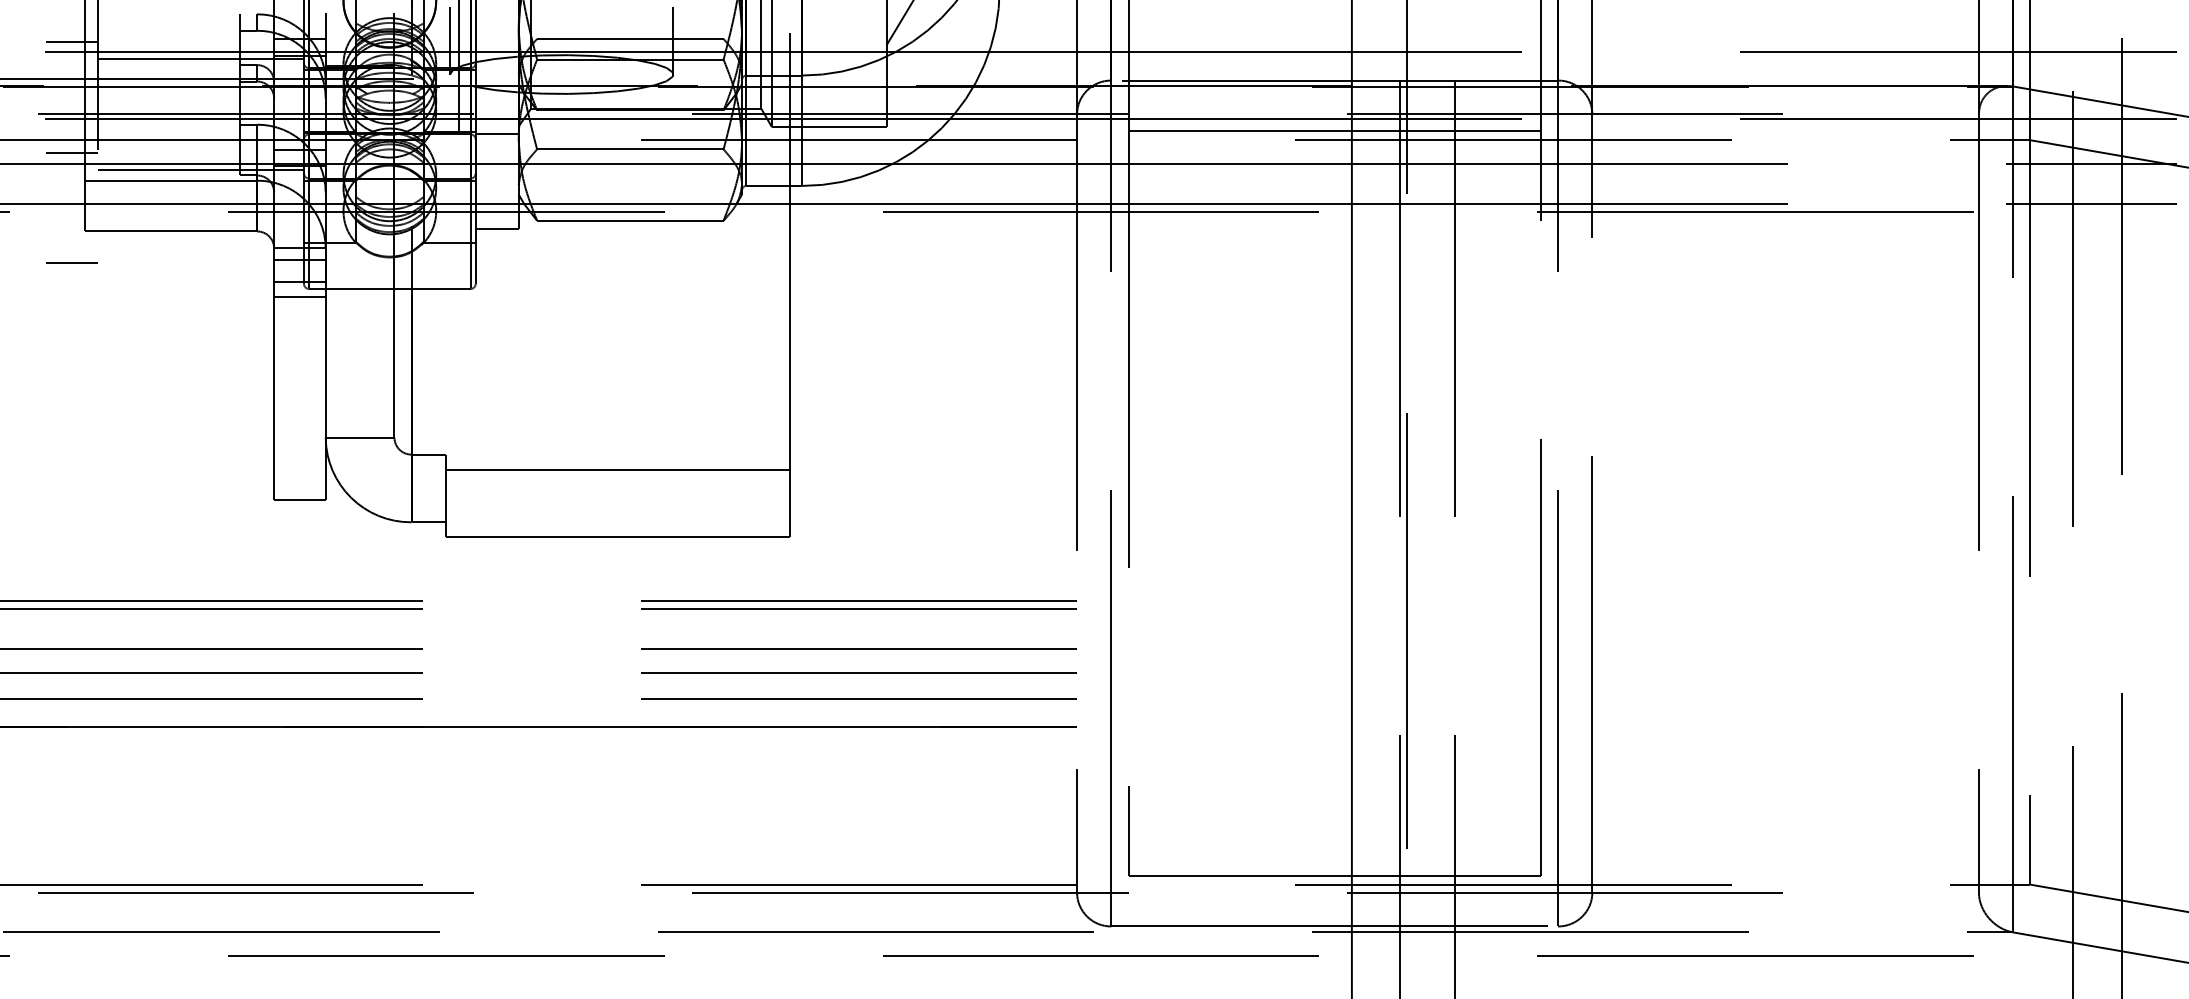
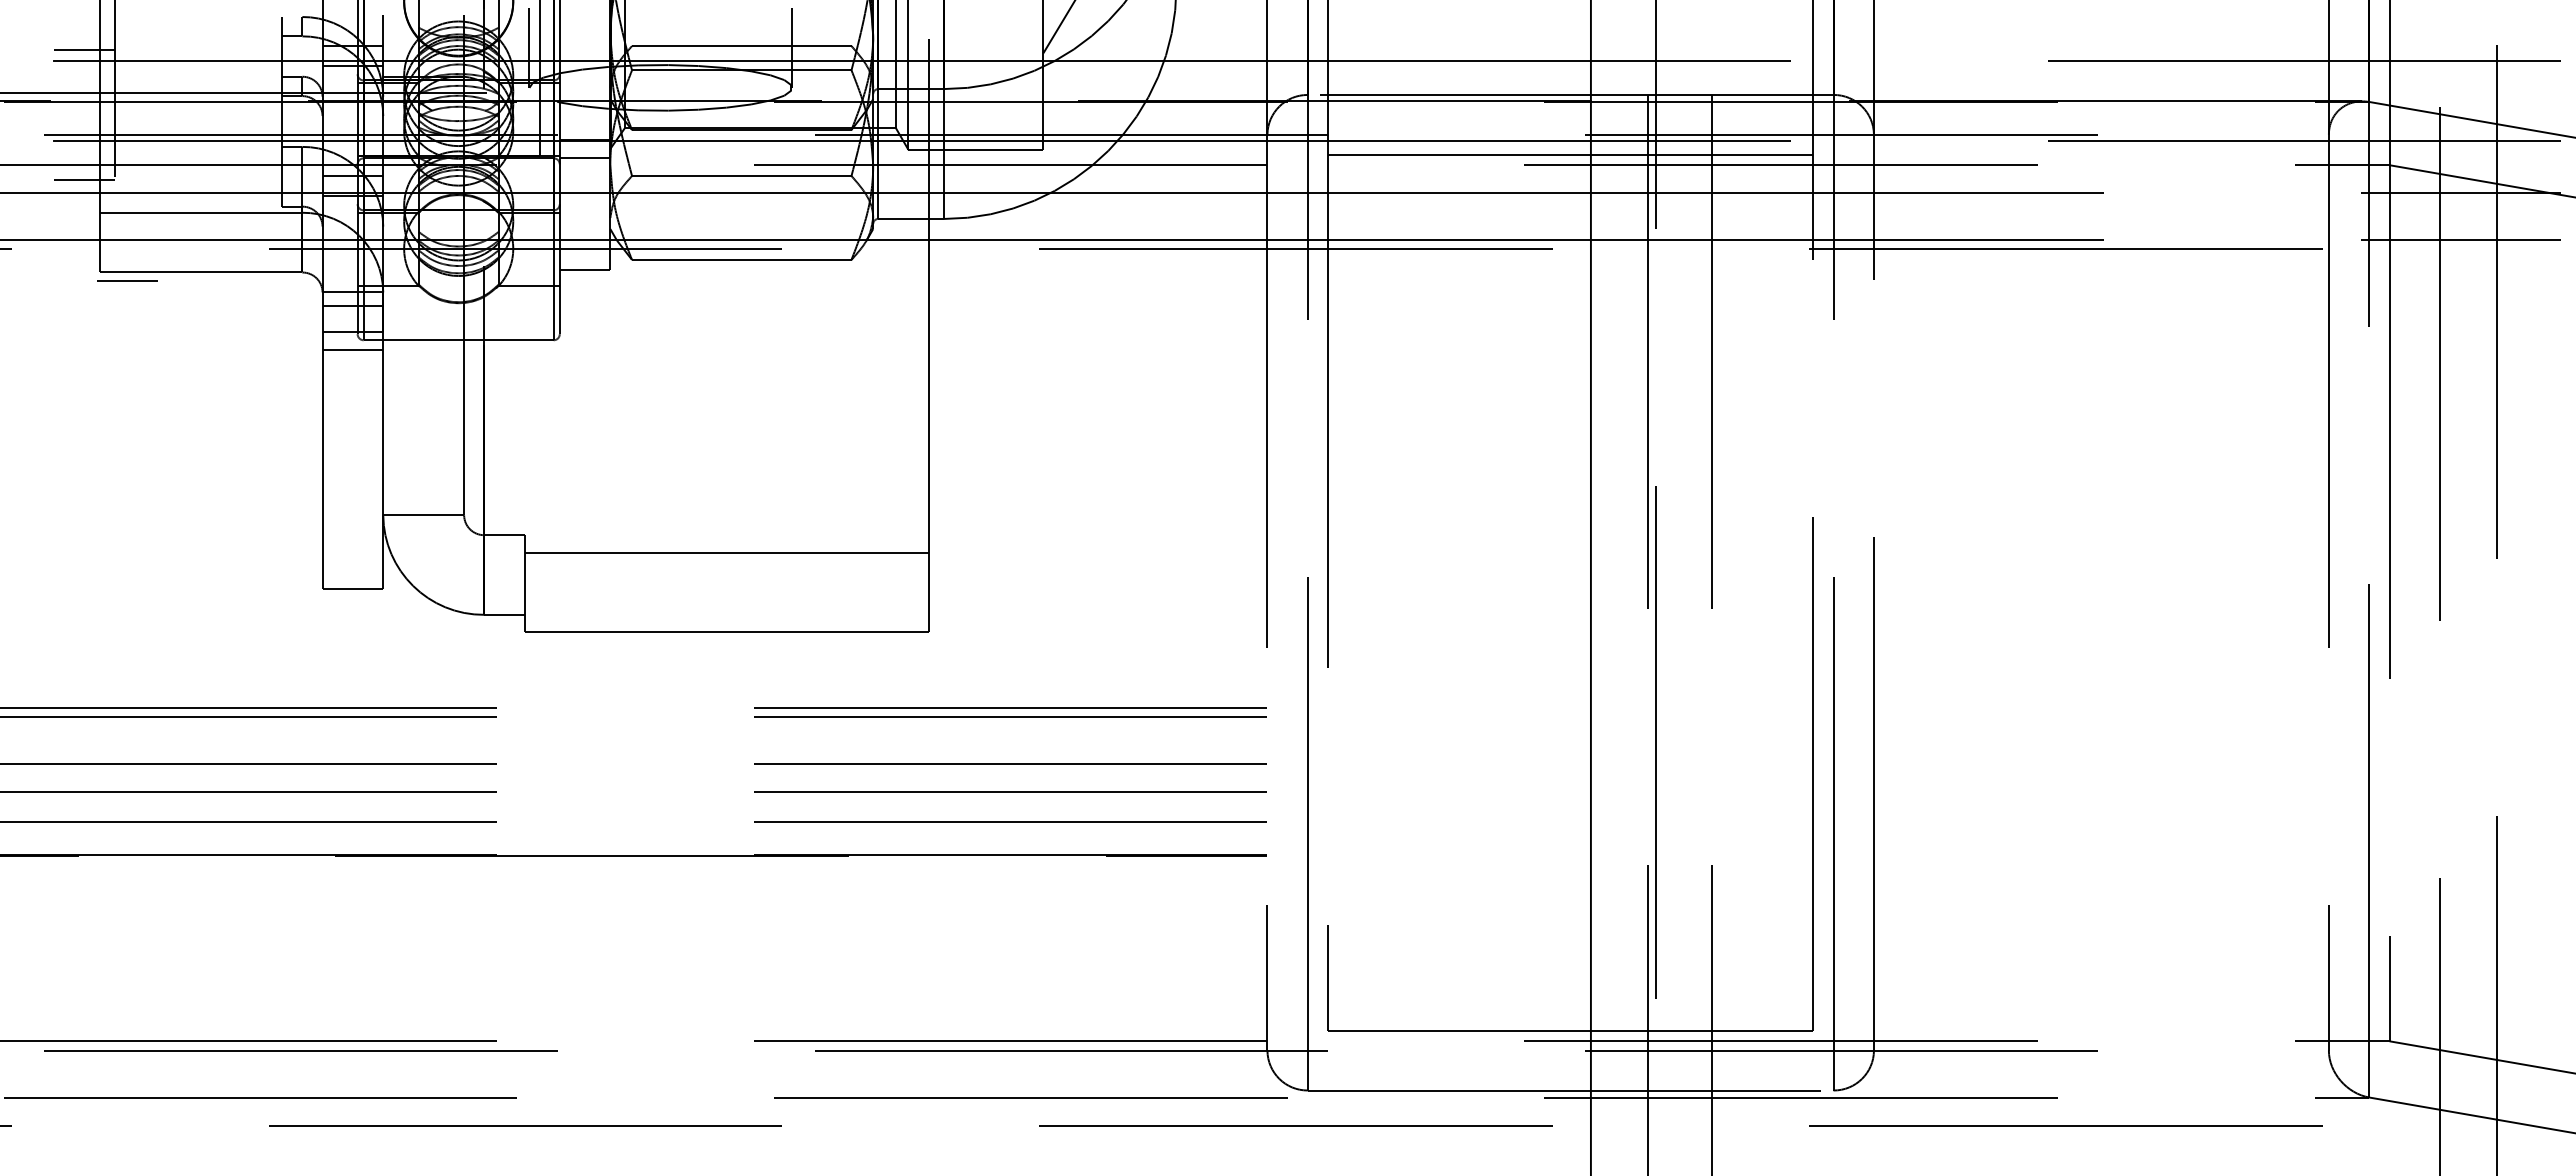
line: (201, 58) -> (236, 69), removed
line: (201, 169) -> (236, 199), removed
line: (71, 262) -> (127, 280), moved

